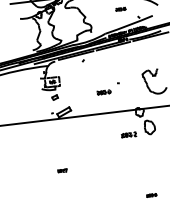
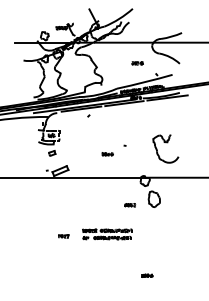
part: (103, 92) -> (107, 154), size x0.71
part: (129, 135) -> (130, 205), size x0.62
part: (112, 163) -> (107, 234), added
part: (62, 171) -> (63, 236), moved

